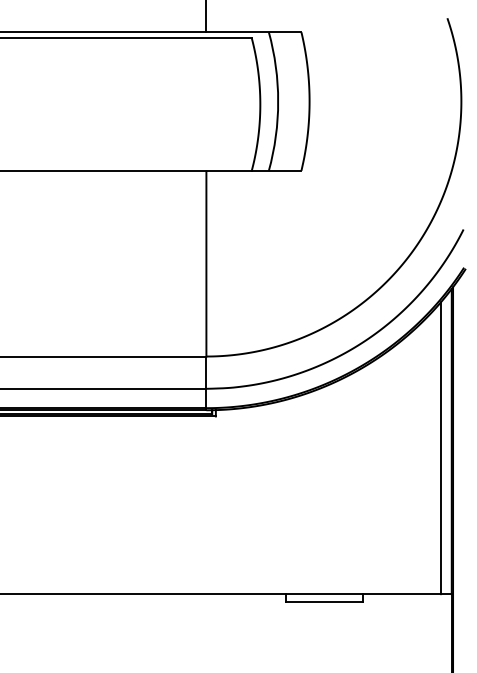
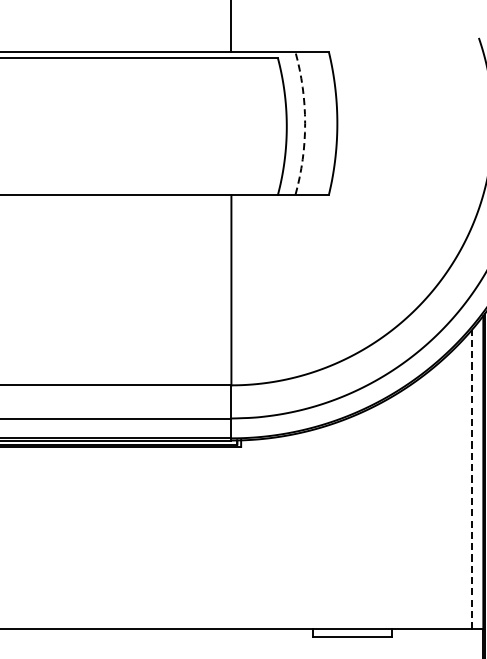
arc: (278, 101) -> (305, 123), solid -> dashed
line: (440, 448) -> (471, 479), solid -> dashed

